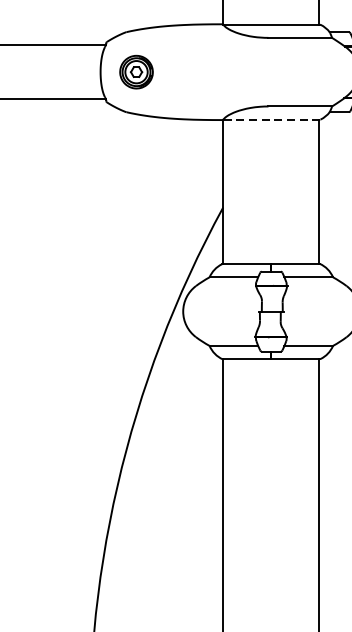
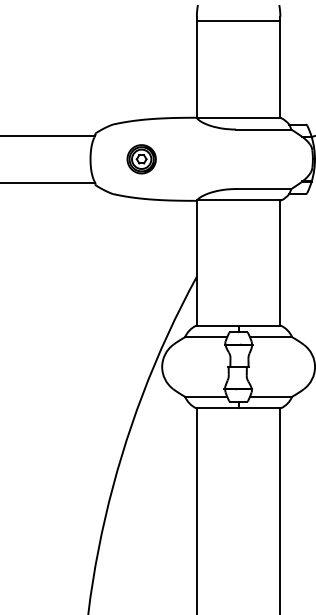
part: (136, 72) -> (141, 159), moved
line: (272, 119) -> (239, 200), dashed -> solid

